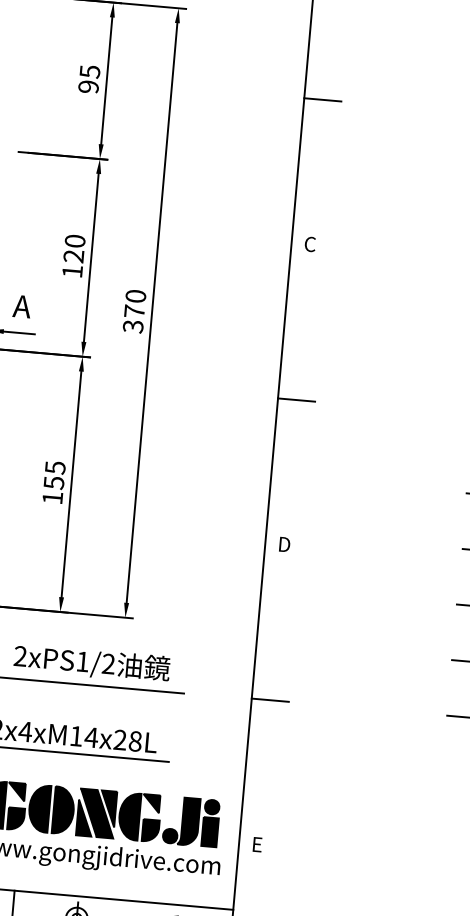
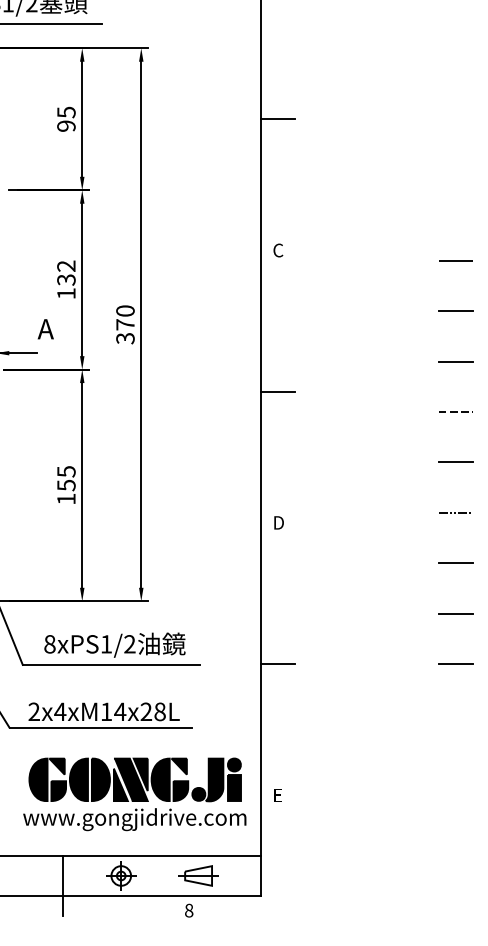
text: (74, 248) -> (66, 272), 120 -> 132
text: (21, 306) -> (45, 329), moved
text: (20, 656) -> (49, 644), 2xPS1/2 -> 8xPS1/2

